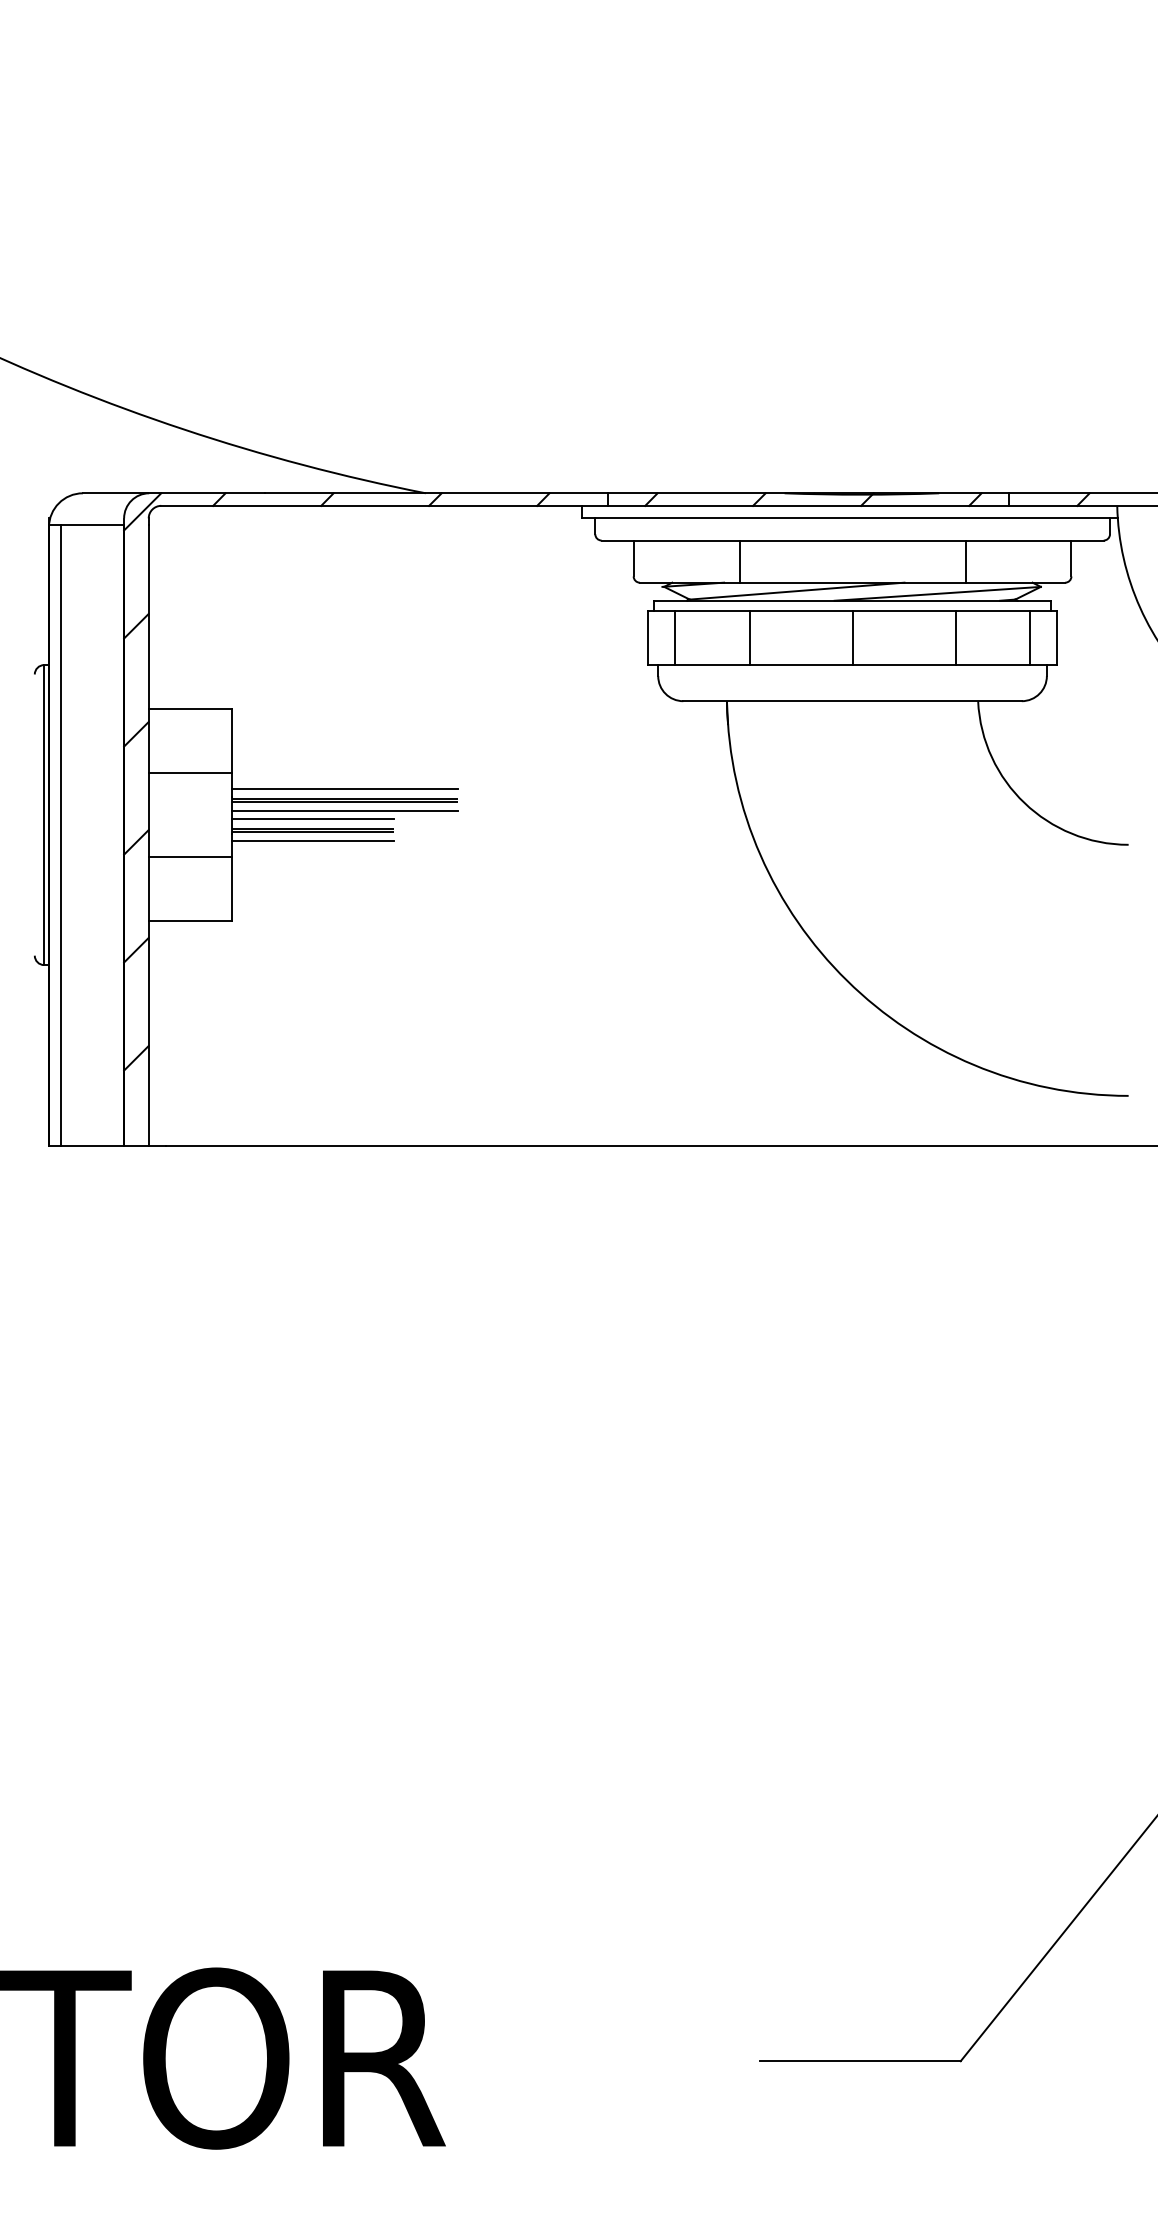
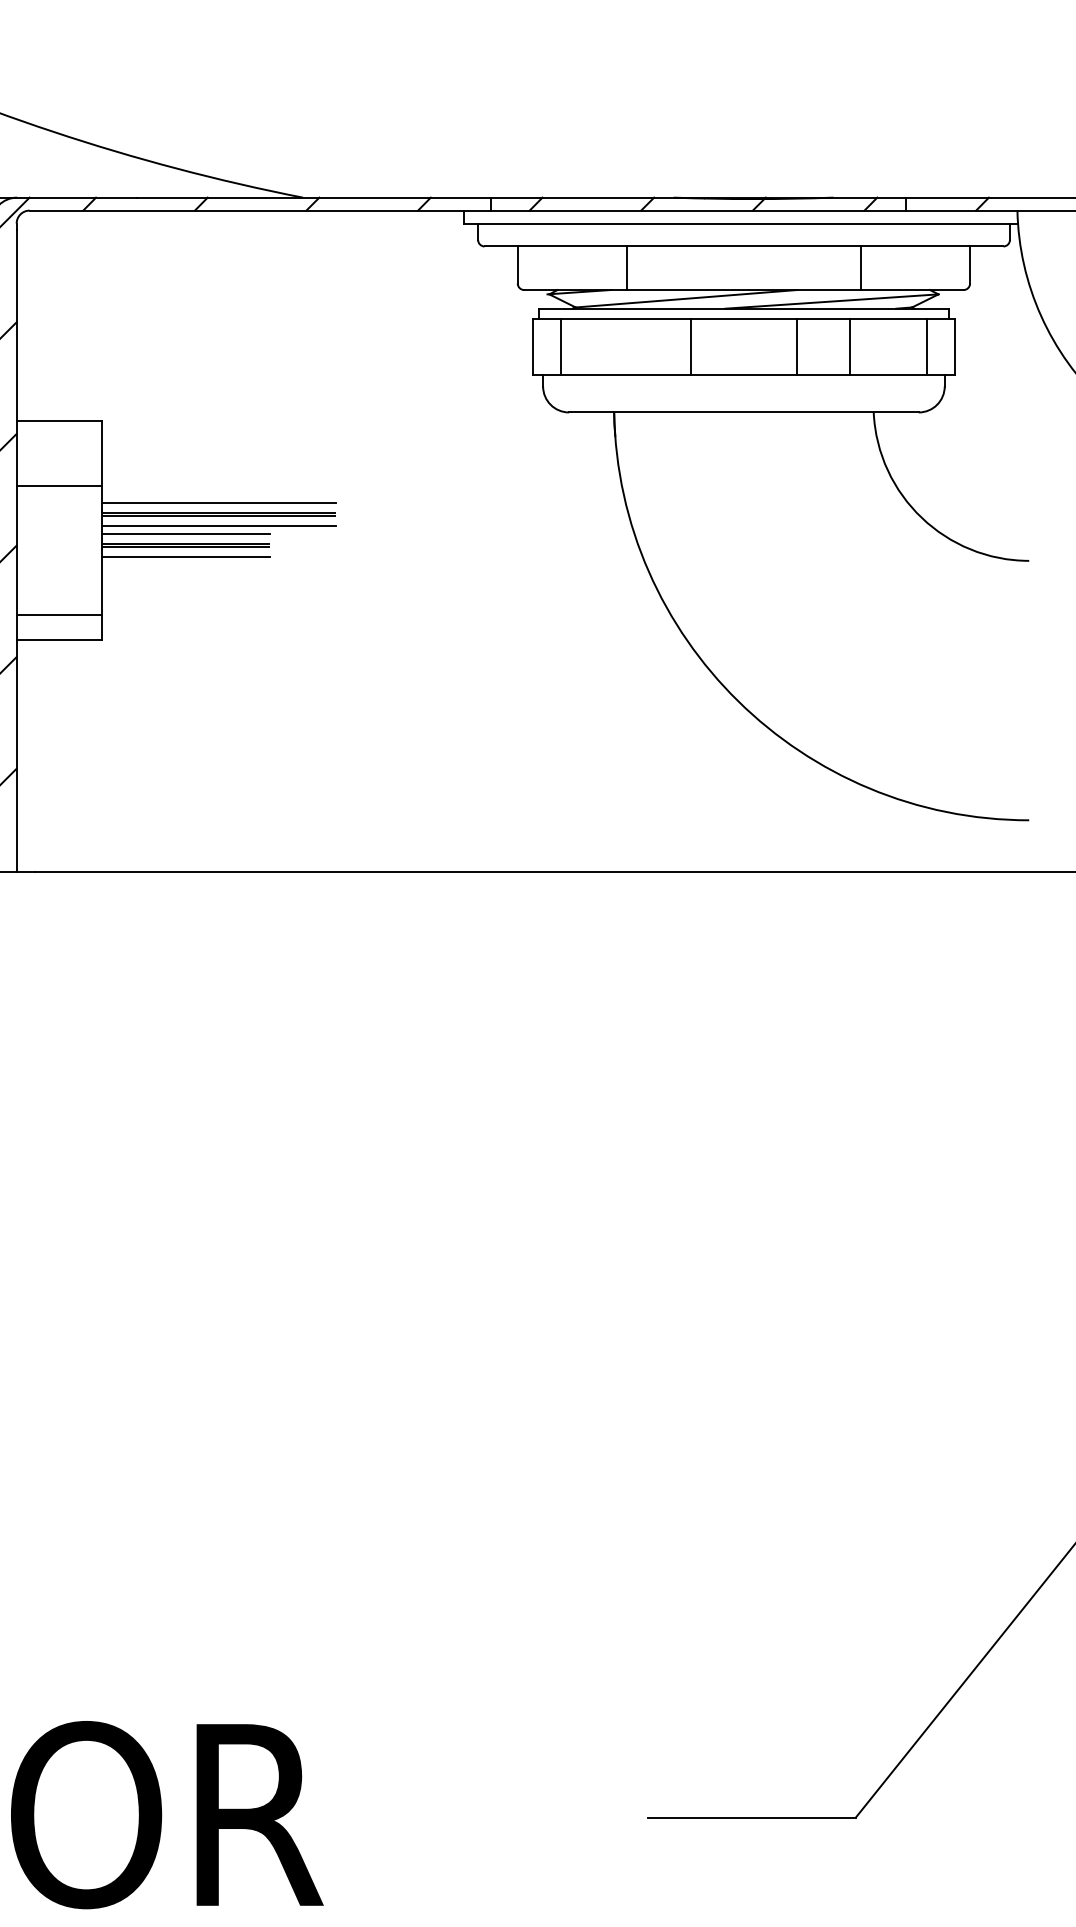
line: (749, 637) -> (691, 346), moved
line: (852, 637) -> (796, 346), moved
line: (189, 857) -> (58, 615), moved

